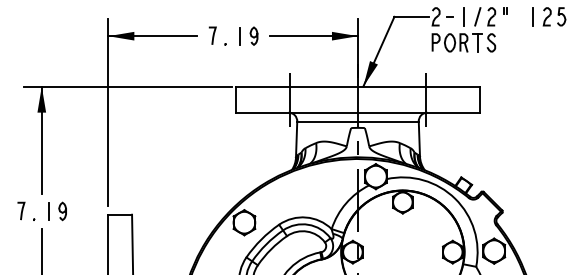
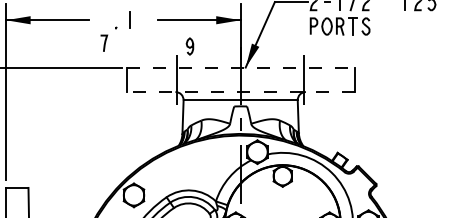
curve: (212, 35) -> (104, 43), moved
curve: (252, 35) -> (188, 45), moved
line: (358, 86) -> (241, 67), solid -> dashed
line: (358, 112) -> (241, 91), solid -> dashed

